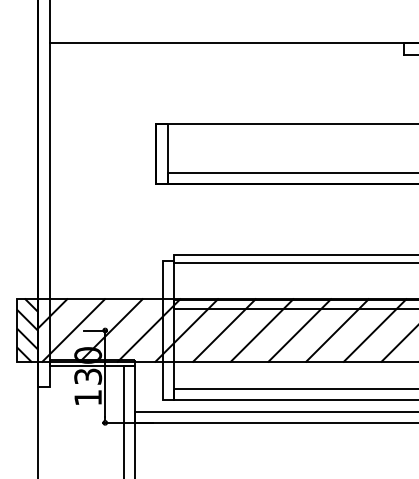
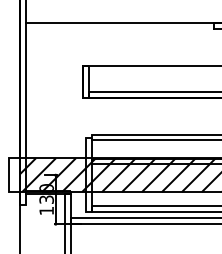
hatch: (27, 331) -> (14, 175), removed

